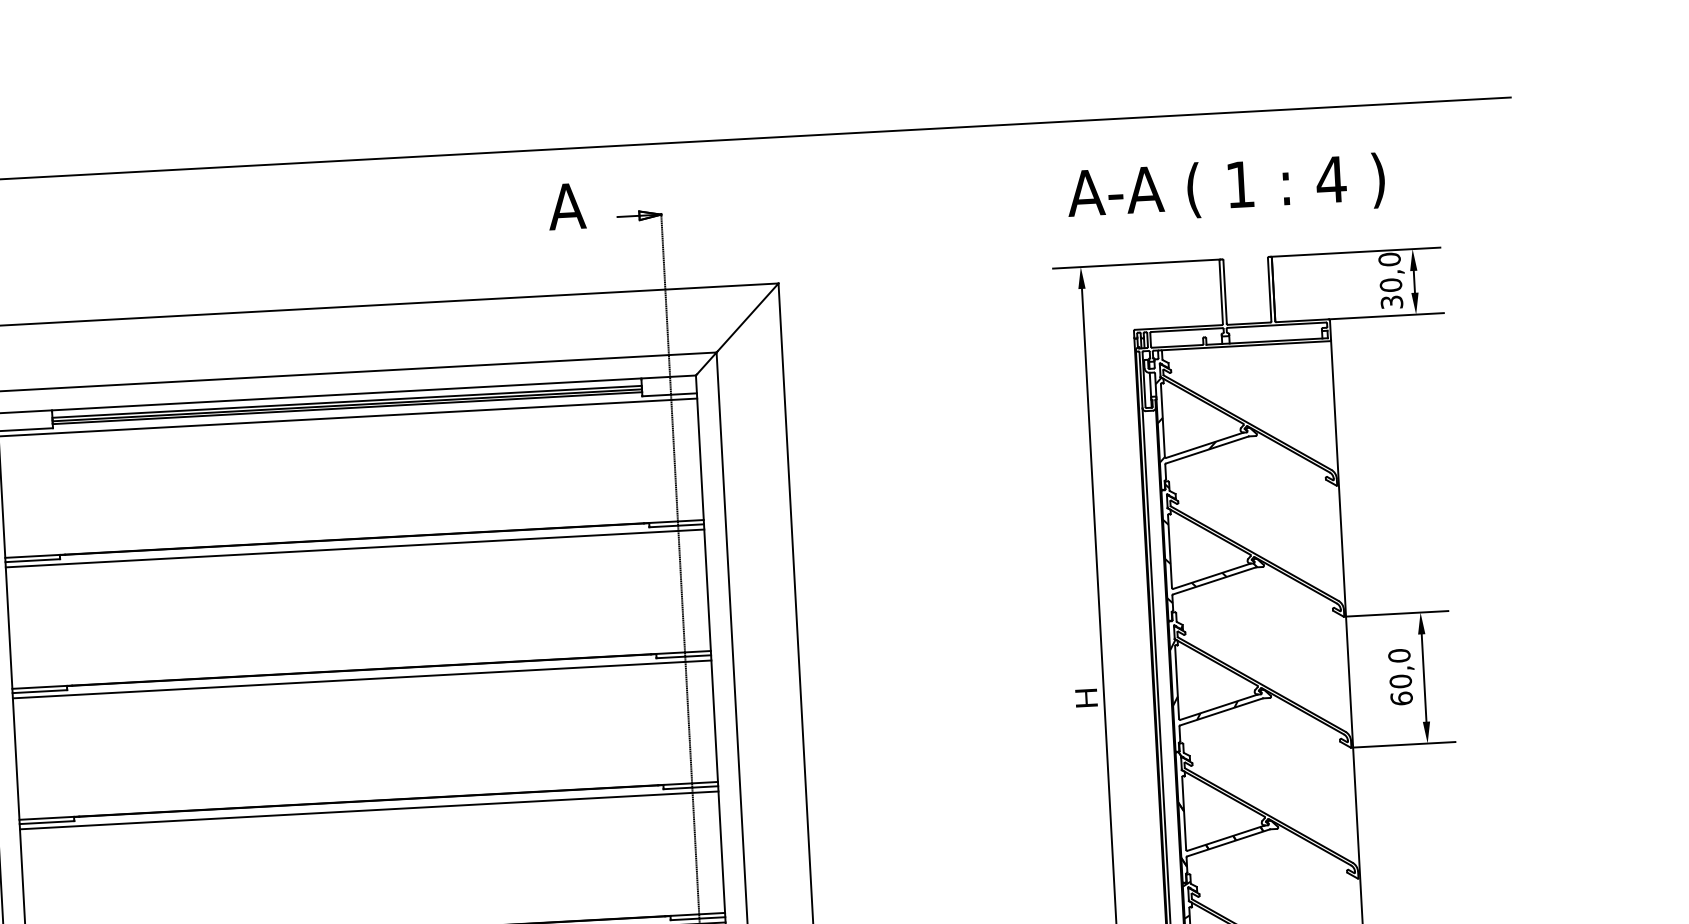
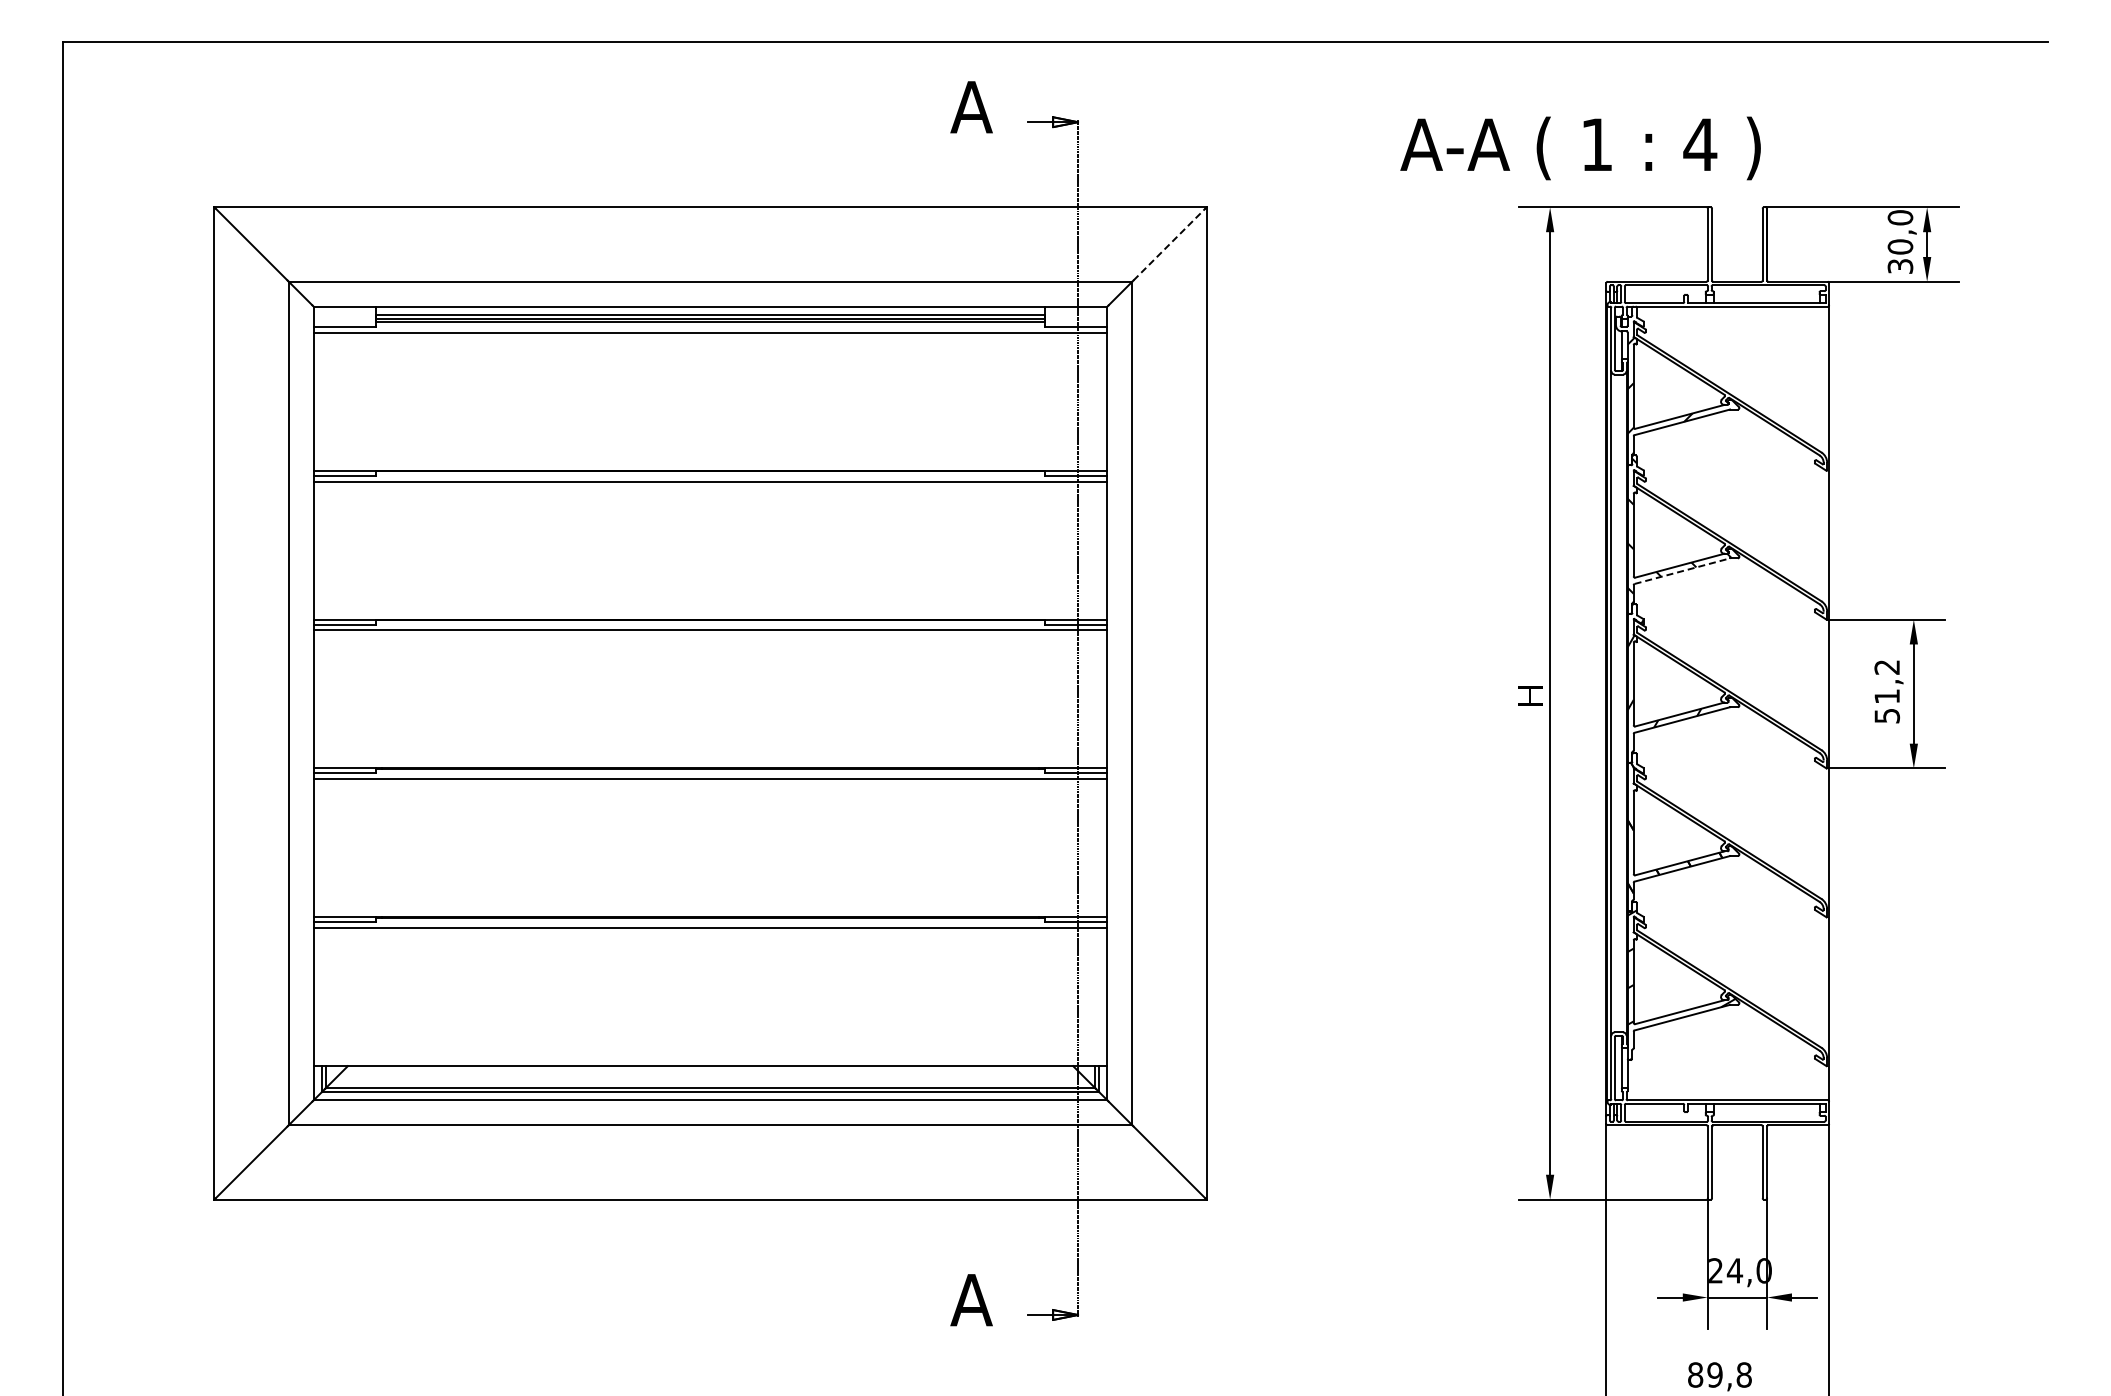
text: (1226, 188) -> (1580, 148), moved
line: (747, 317) -> (1169, 244), solid -> dashed
line: (1214, 581) -> (1682, 571), solid -> dashed
text: (1400, 677) -> (1887, 691), 60,0 -> 51,2

